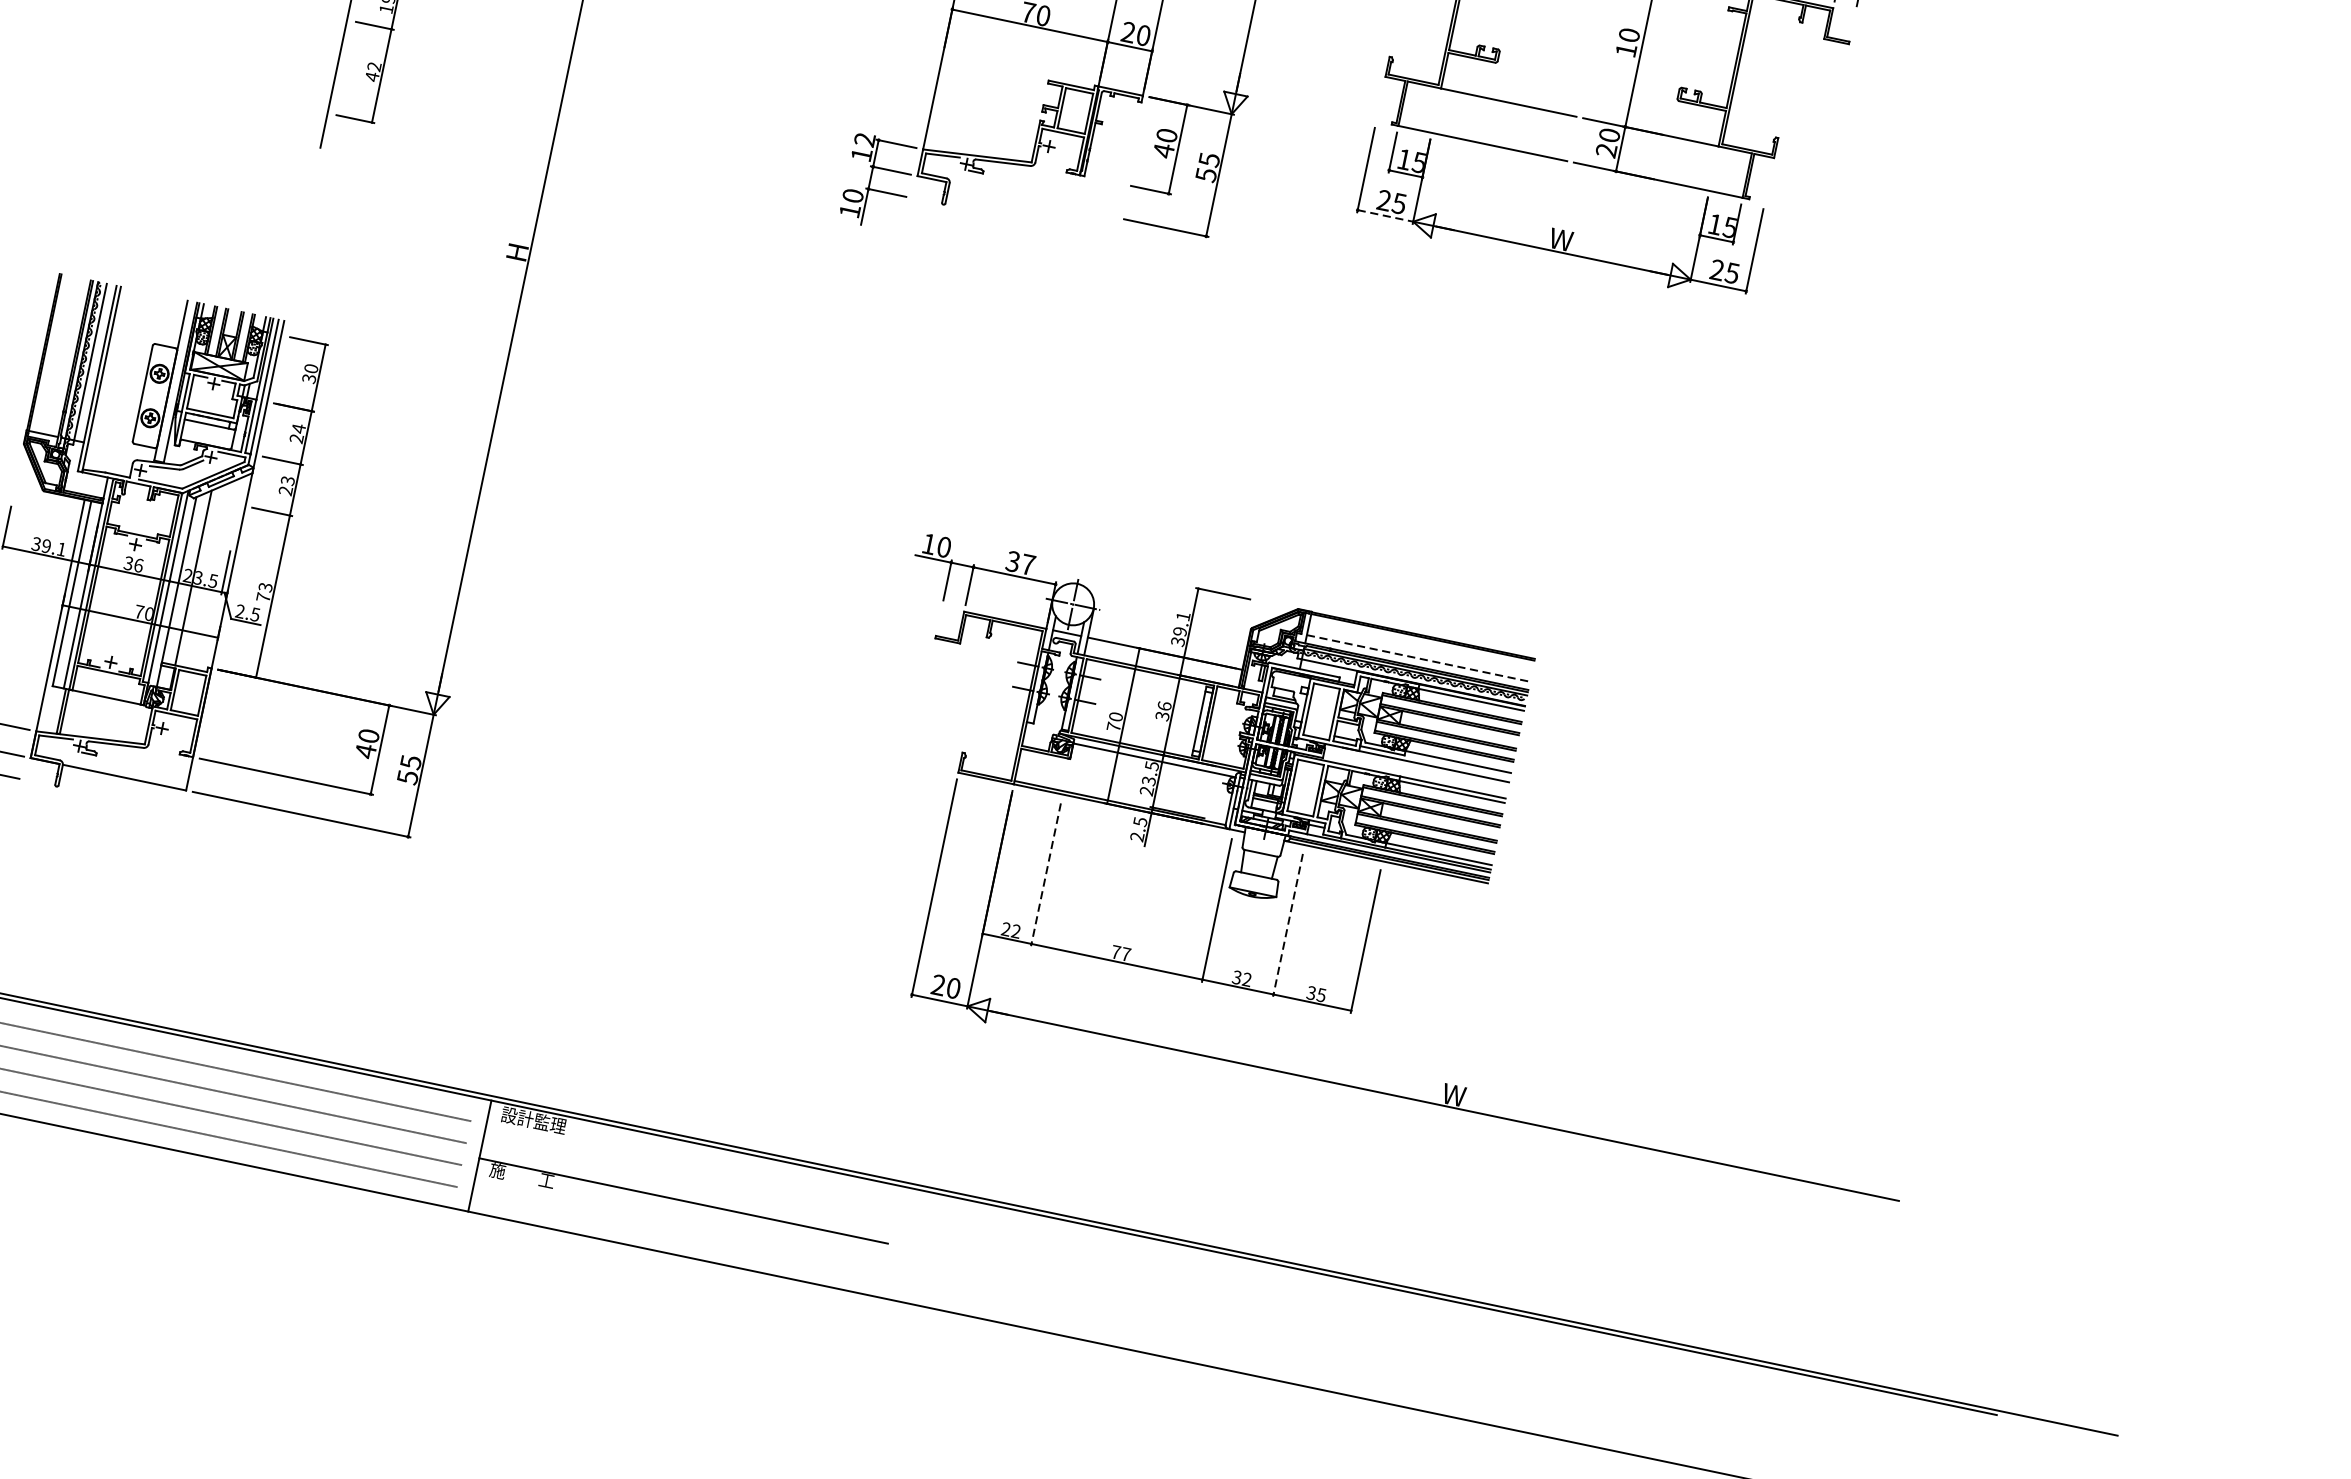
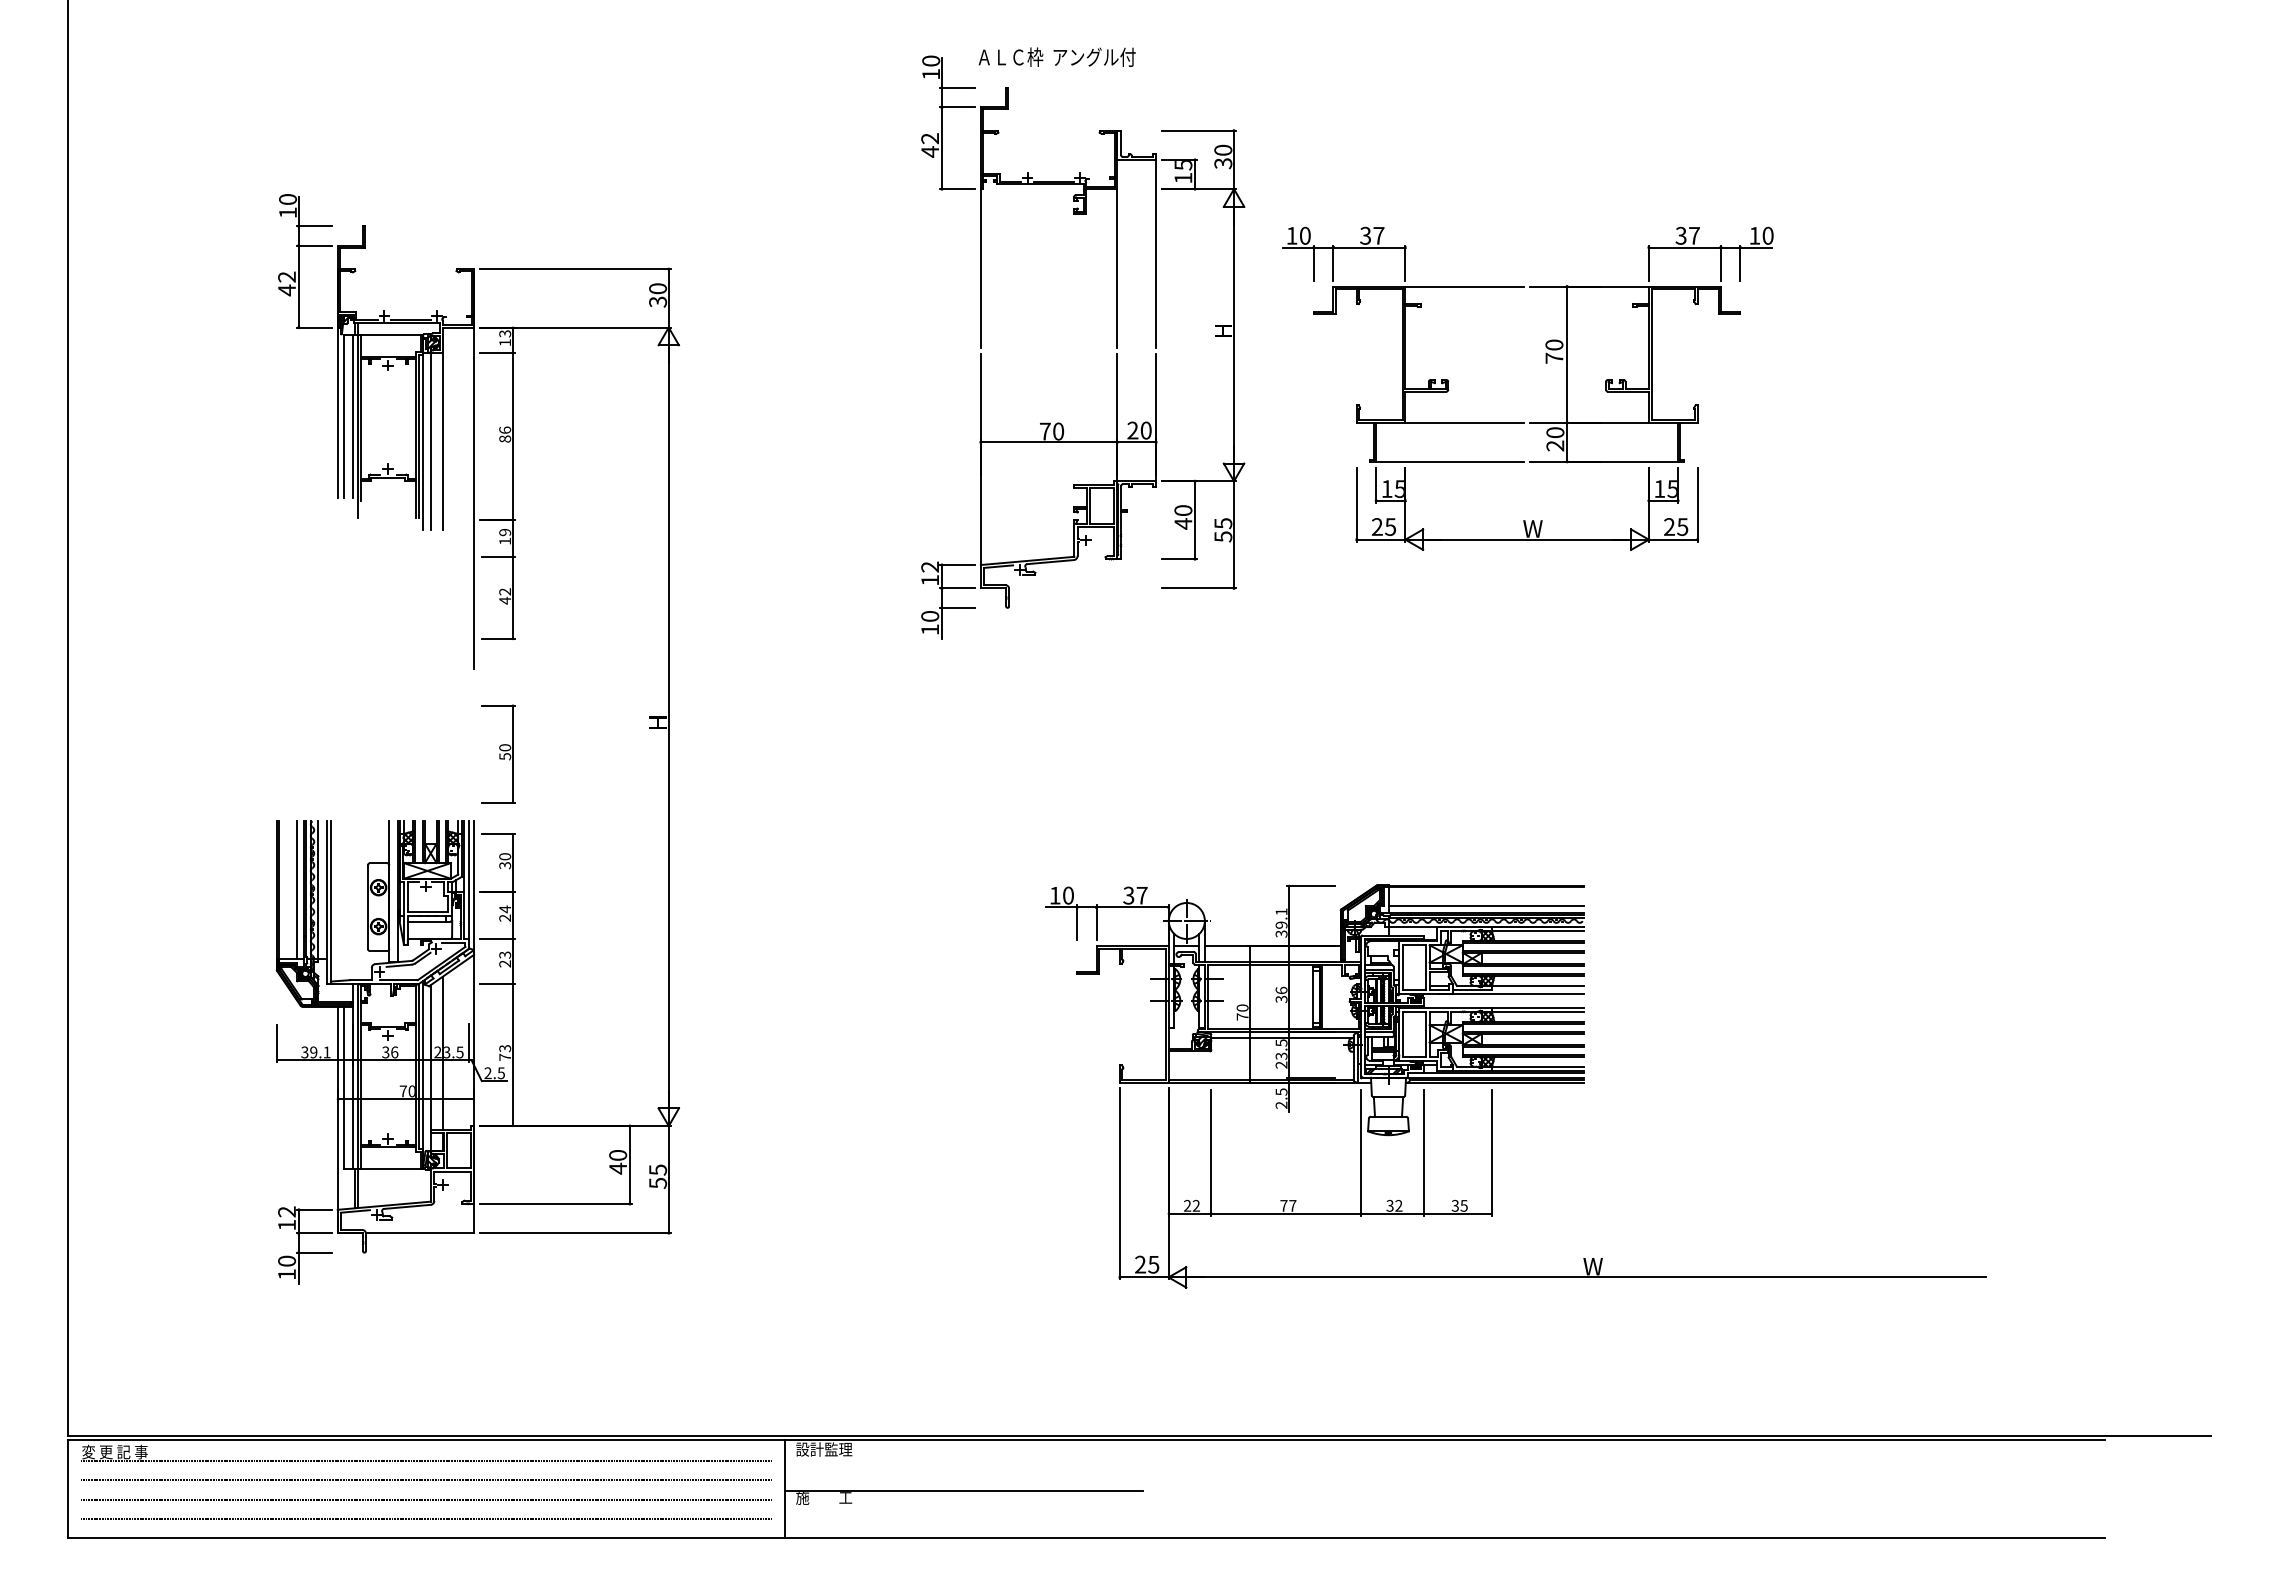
text: (1626, 49) -> (1554, 357), 10 -> 70
line: (1385, 215) -> (1381, 539), dashed -> solid
part: (328, 249) -> (498, 753), added
line: (66, 356) -> (297, 889), added
line: (1418, 658) -> (1486, 905), dashed -> solid
line: (1045, 875) -> (1211, 1153), dashed -> solid
line: (1287, 925) -> (1423, 1153), dashed -> solid
text: (953, 988) -> (1153, 1264), 20 -> 25

